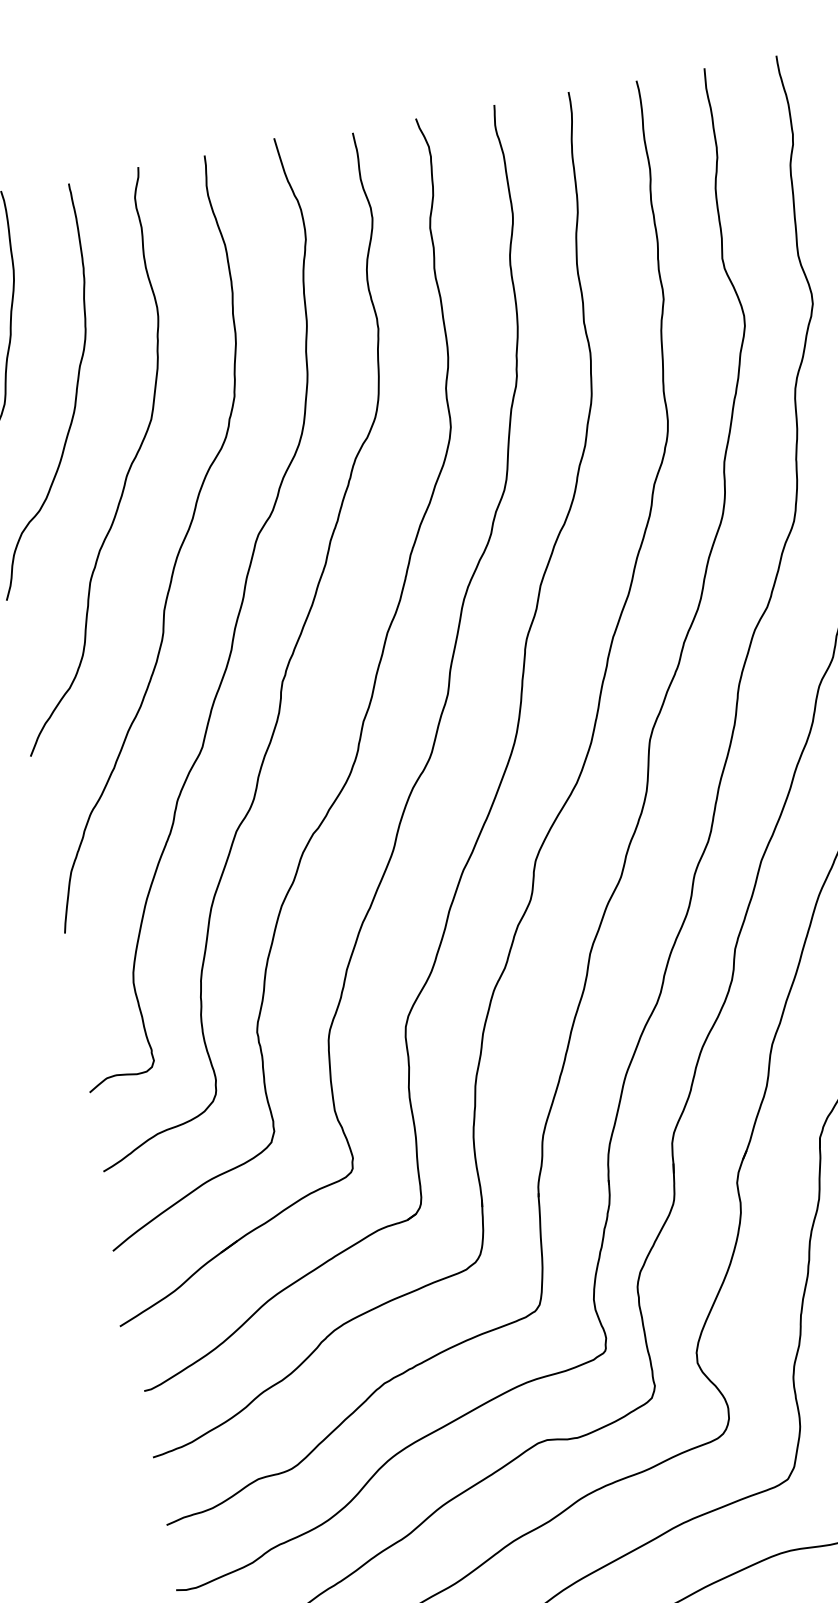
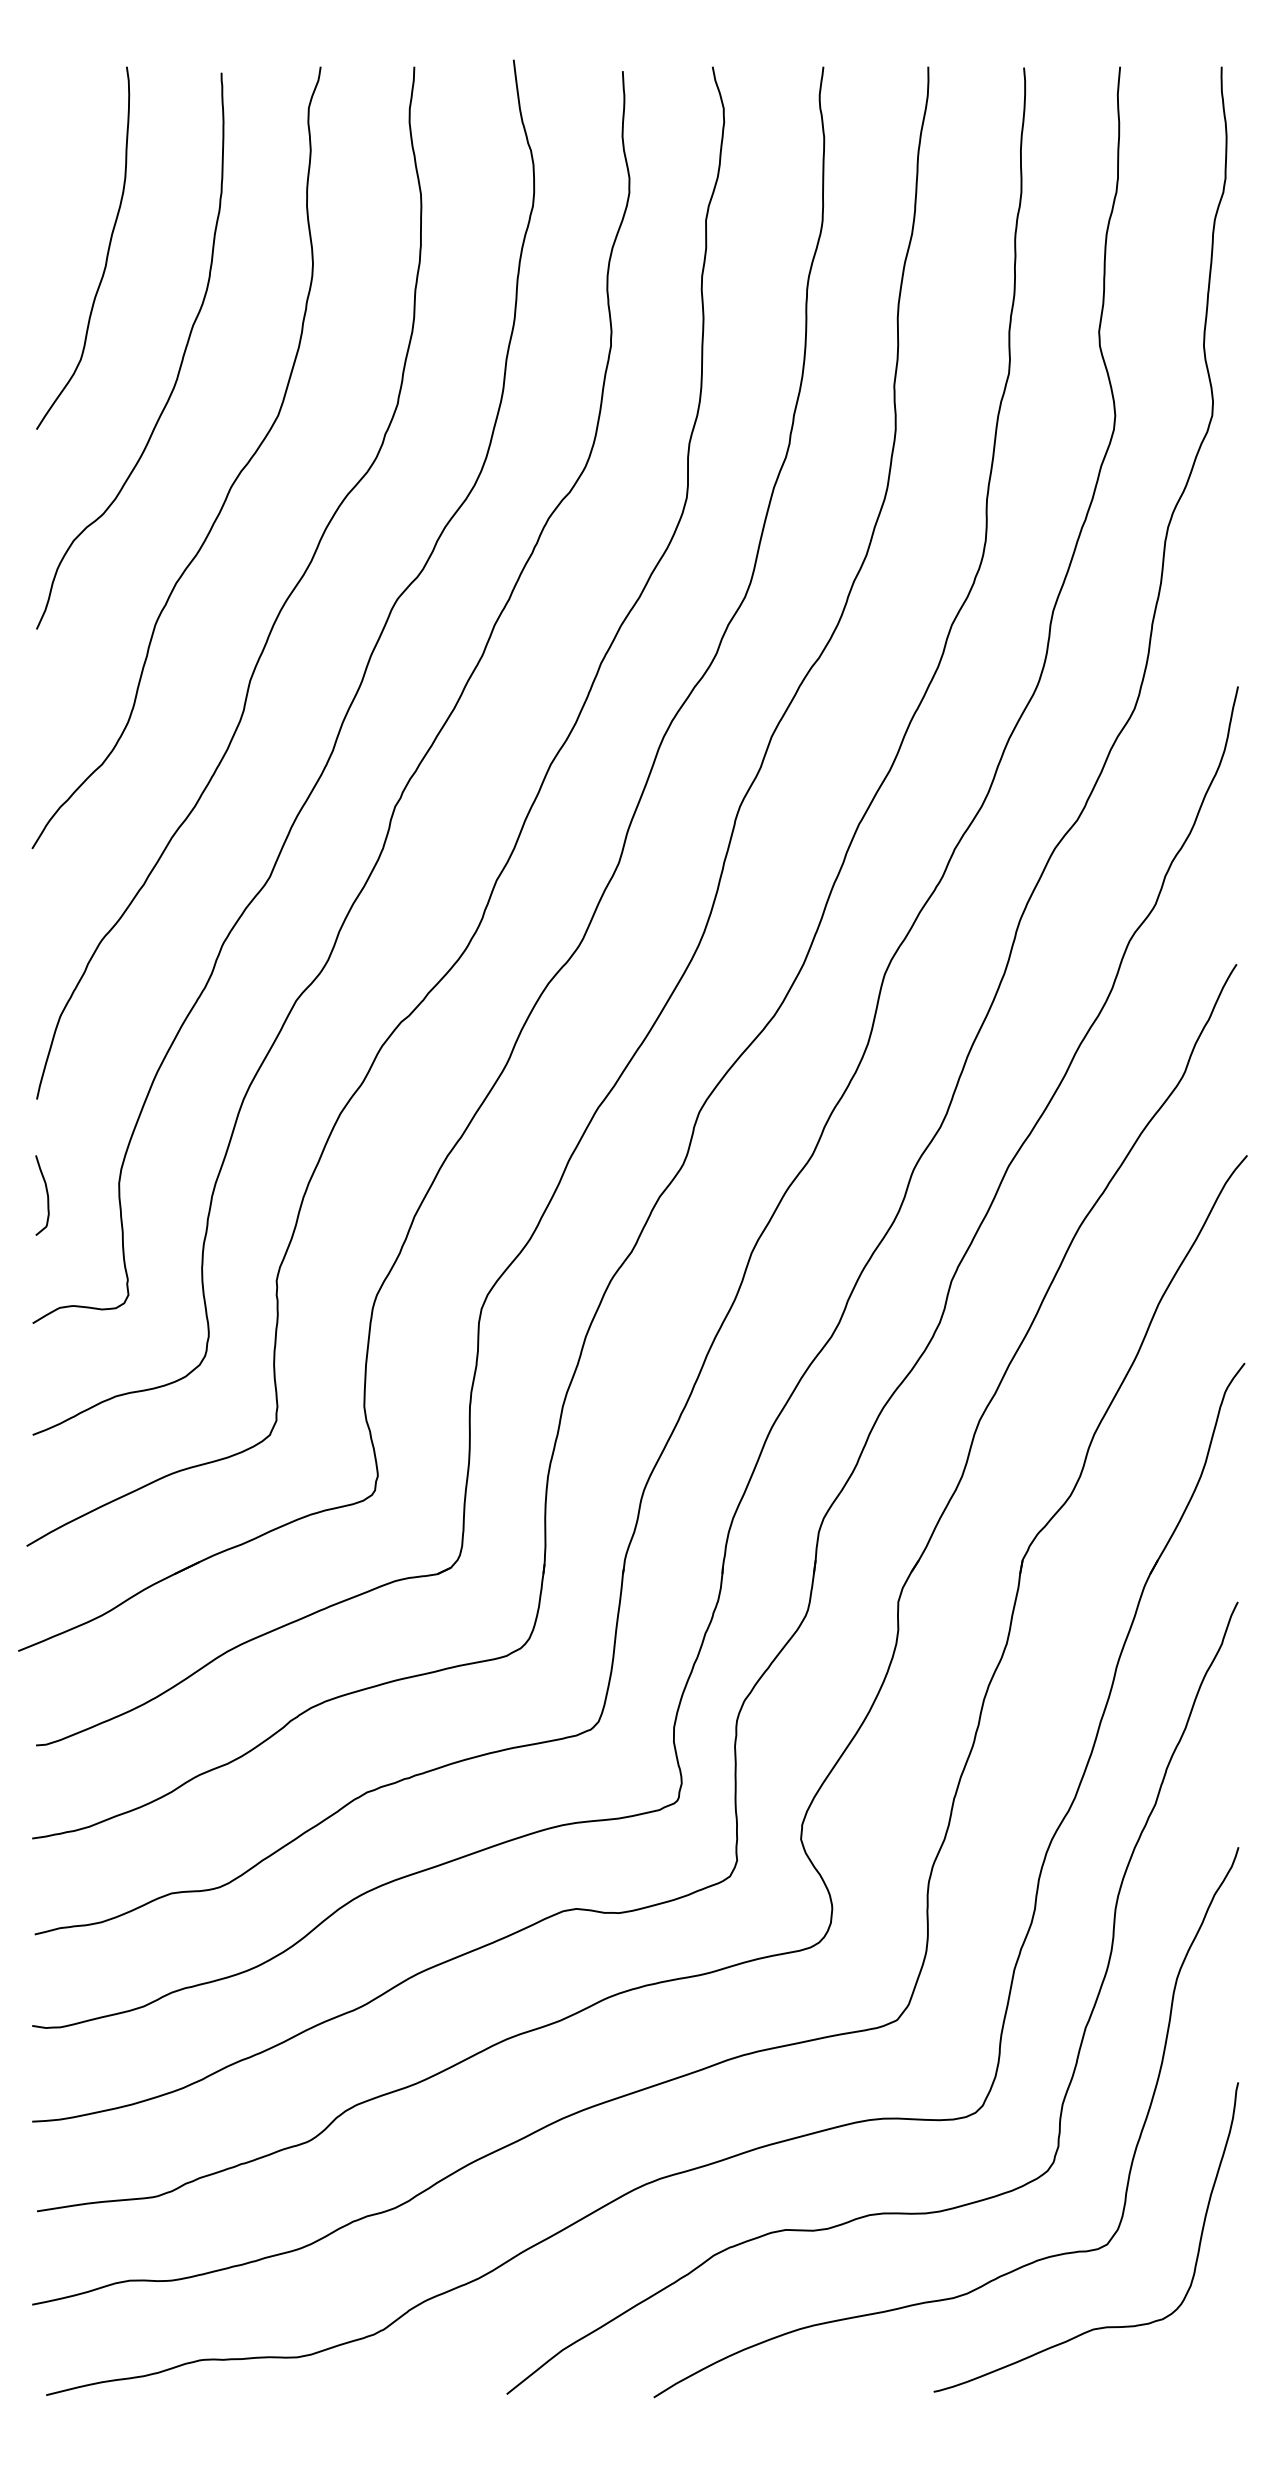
curve: (83, 999) -> (46, 1194), added

